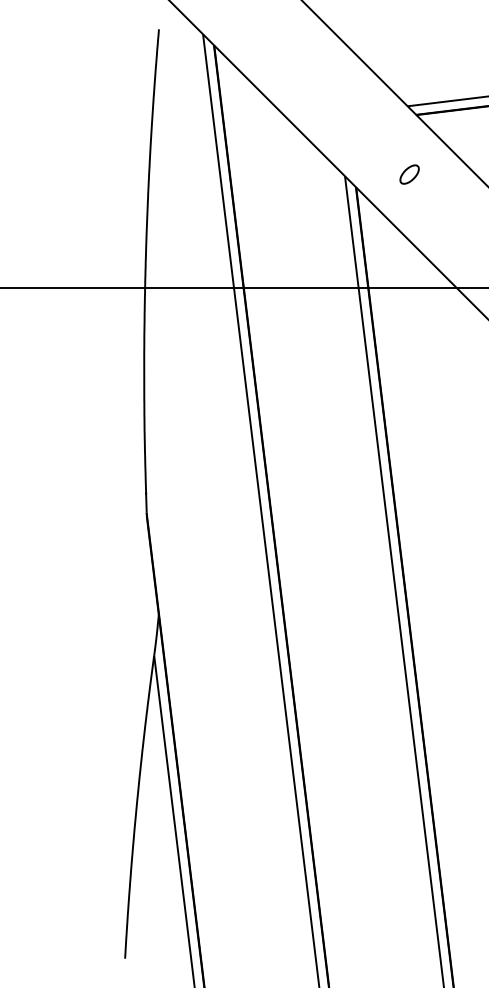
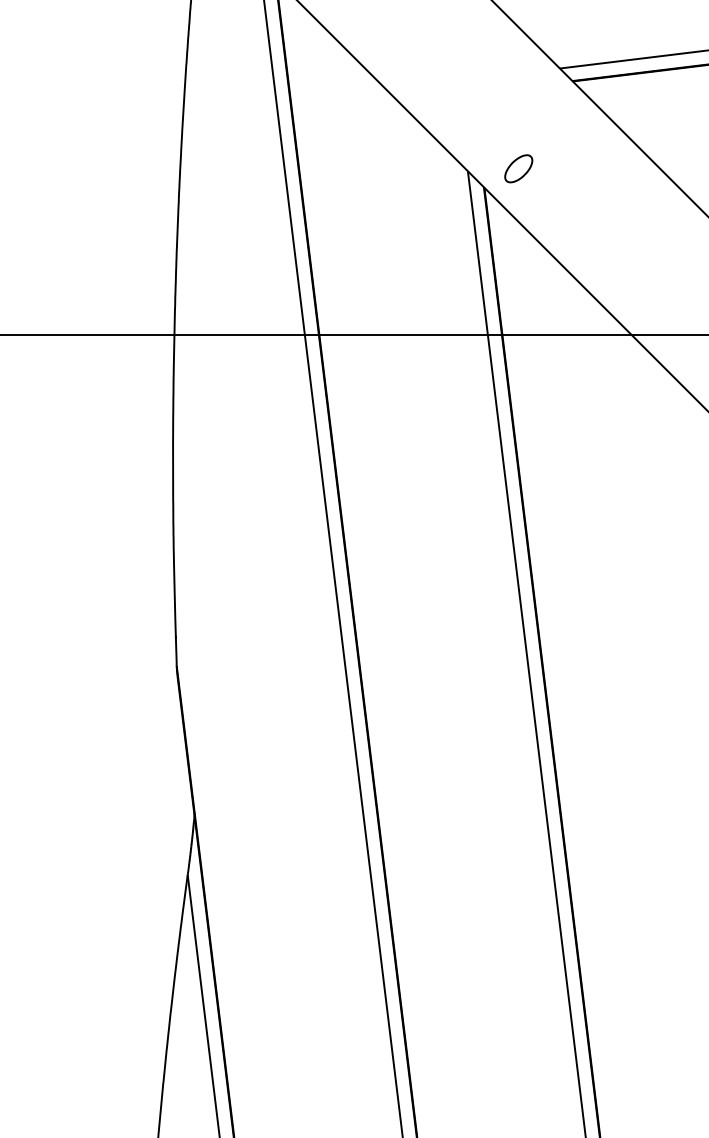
part: (409, 174) -> (518, 168), moved

